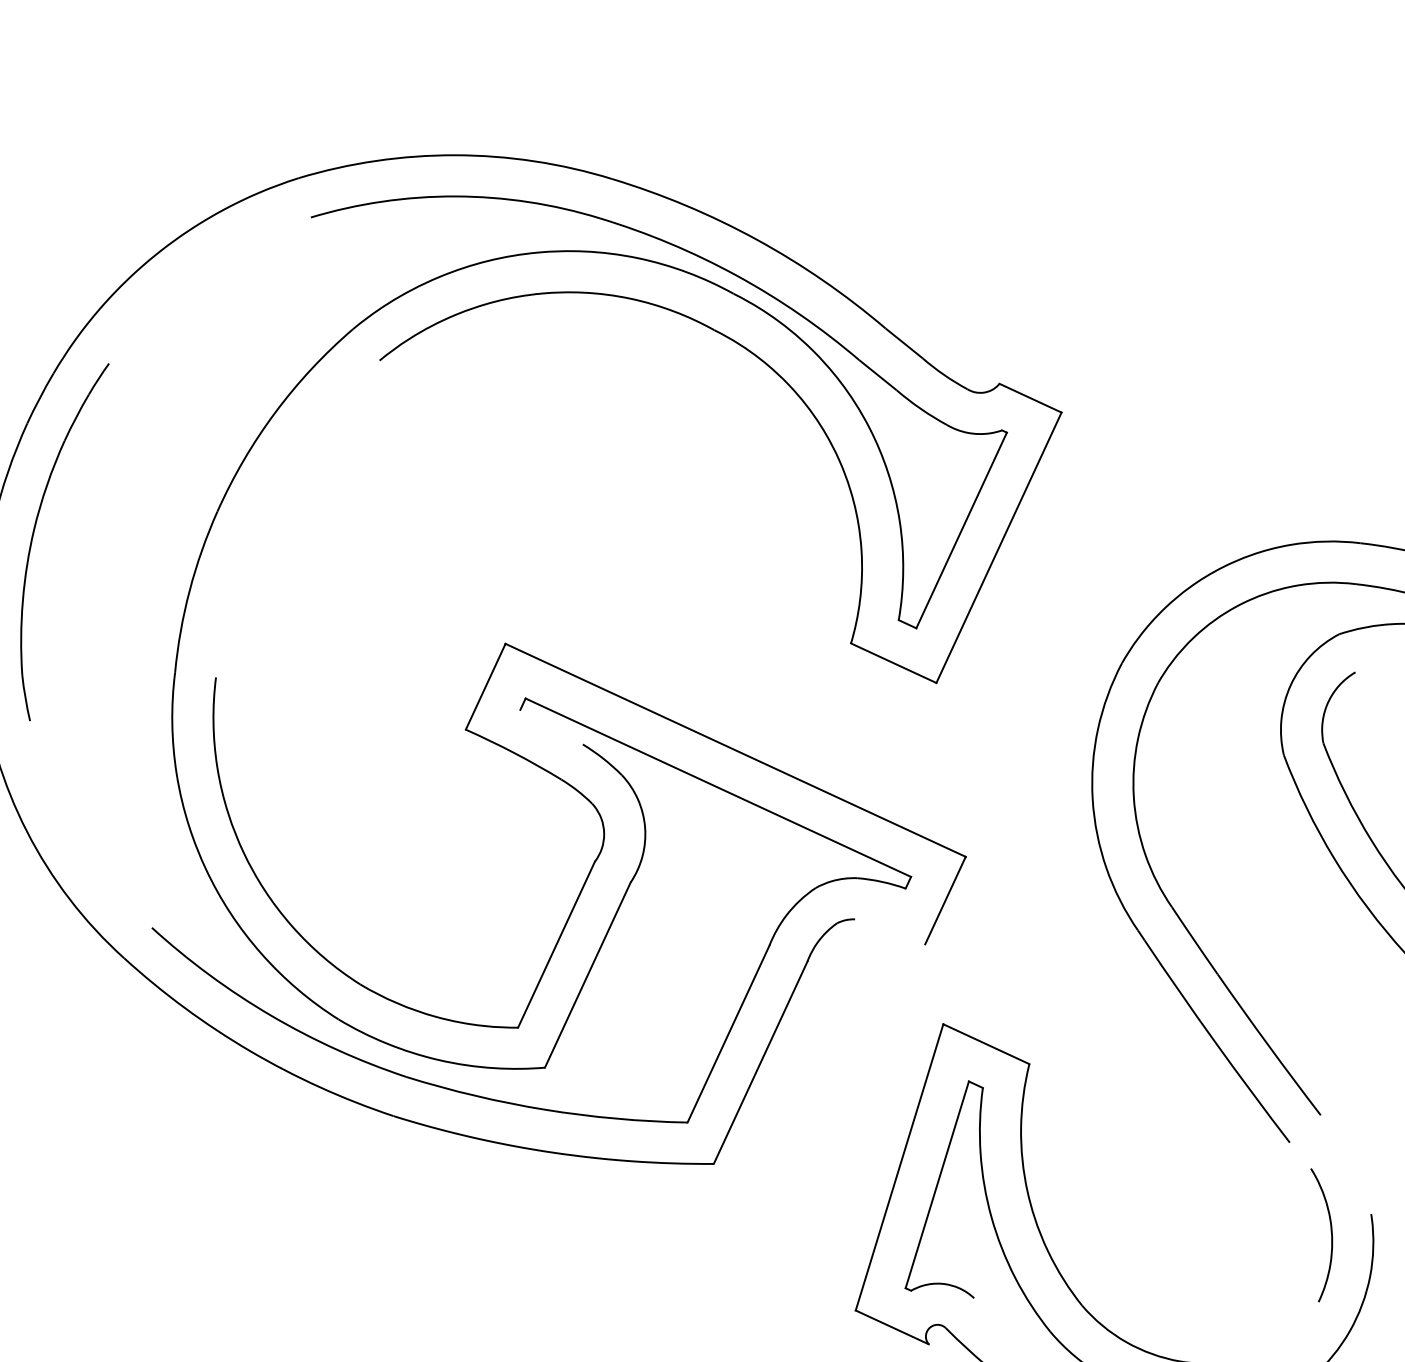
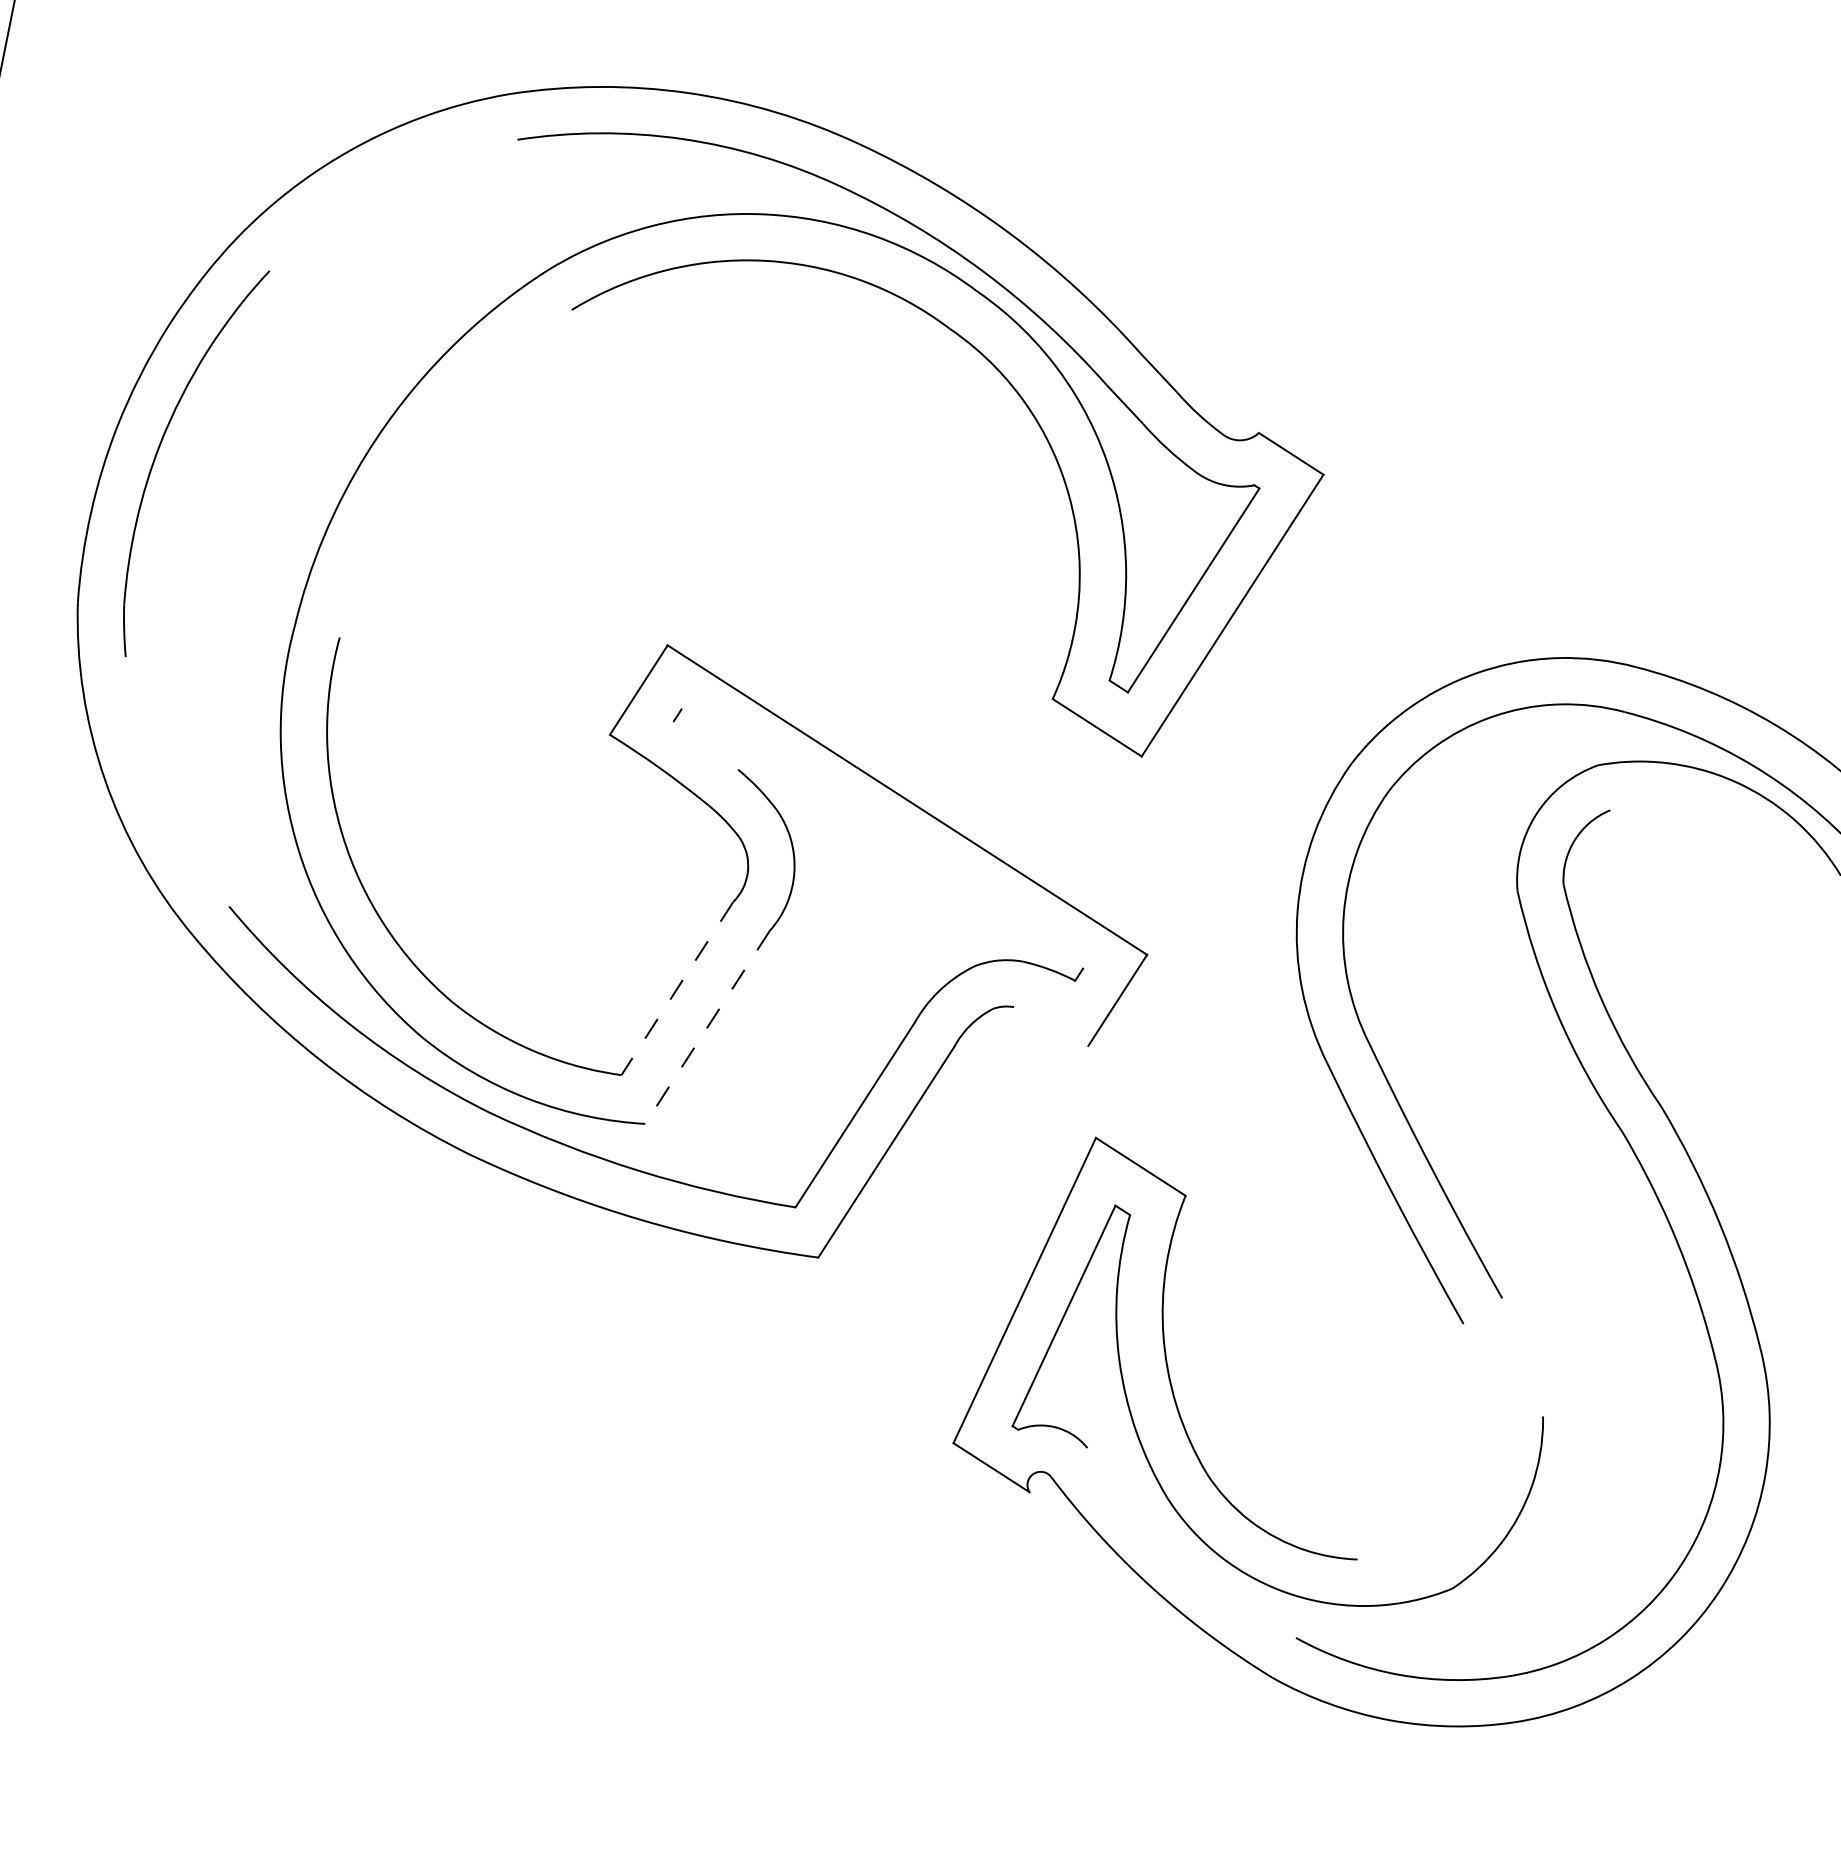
line: (718, 787) -> (882, 838), removed
line: (556, 944) -> (677, 988), solid -> dashed
line: (587, 975) -> (707, 1027), solid -> dashed
curve: (1331, 1233) -> (1495, 1431), removed

